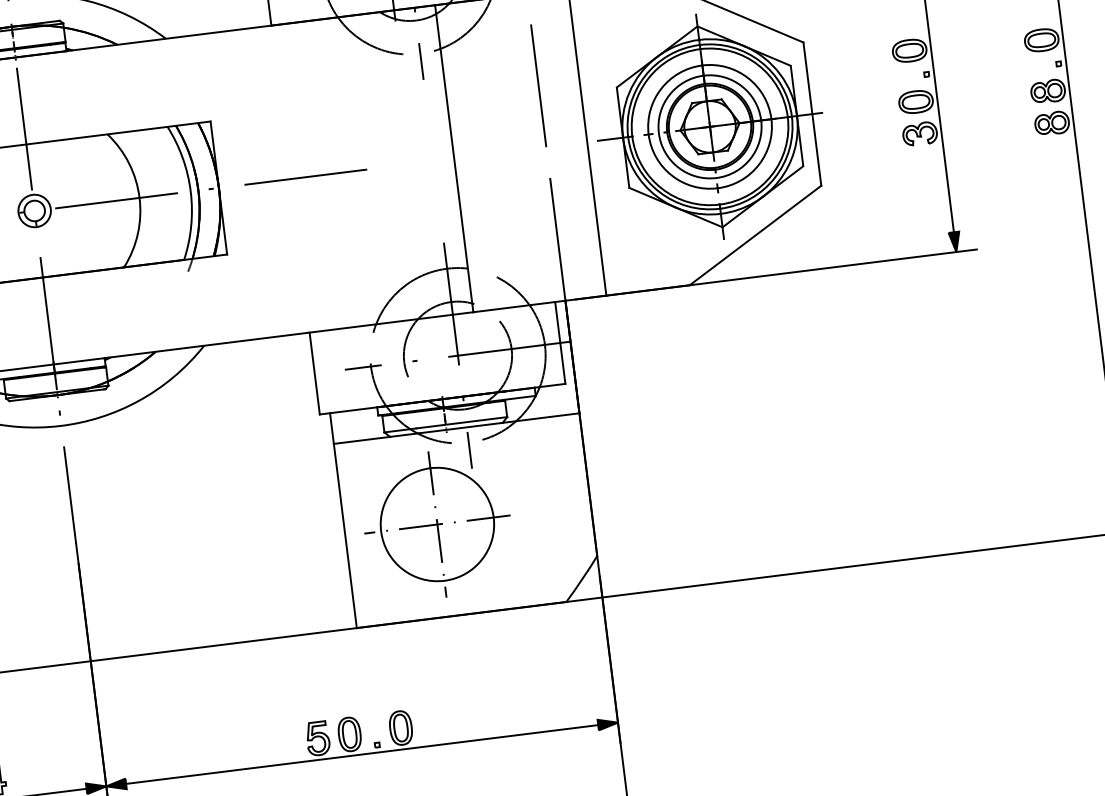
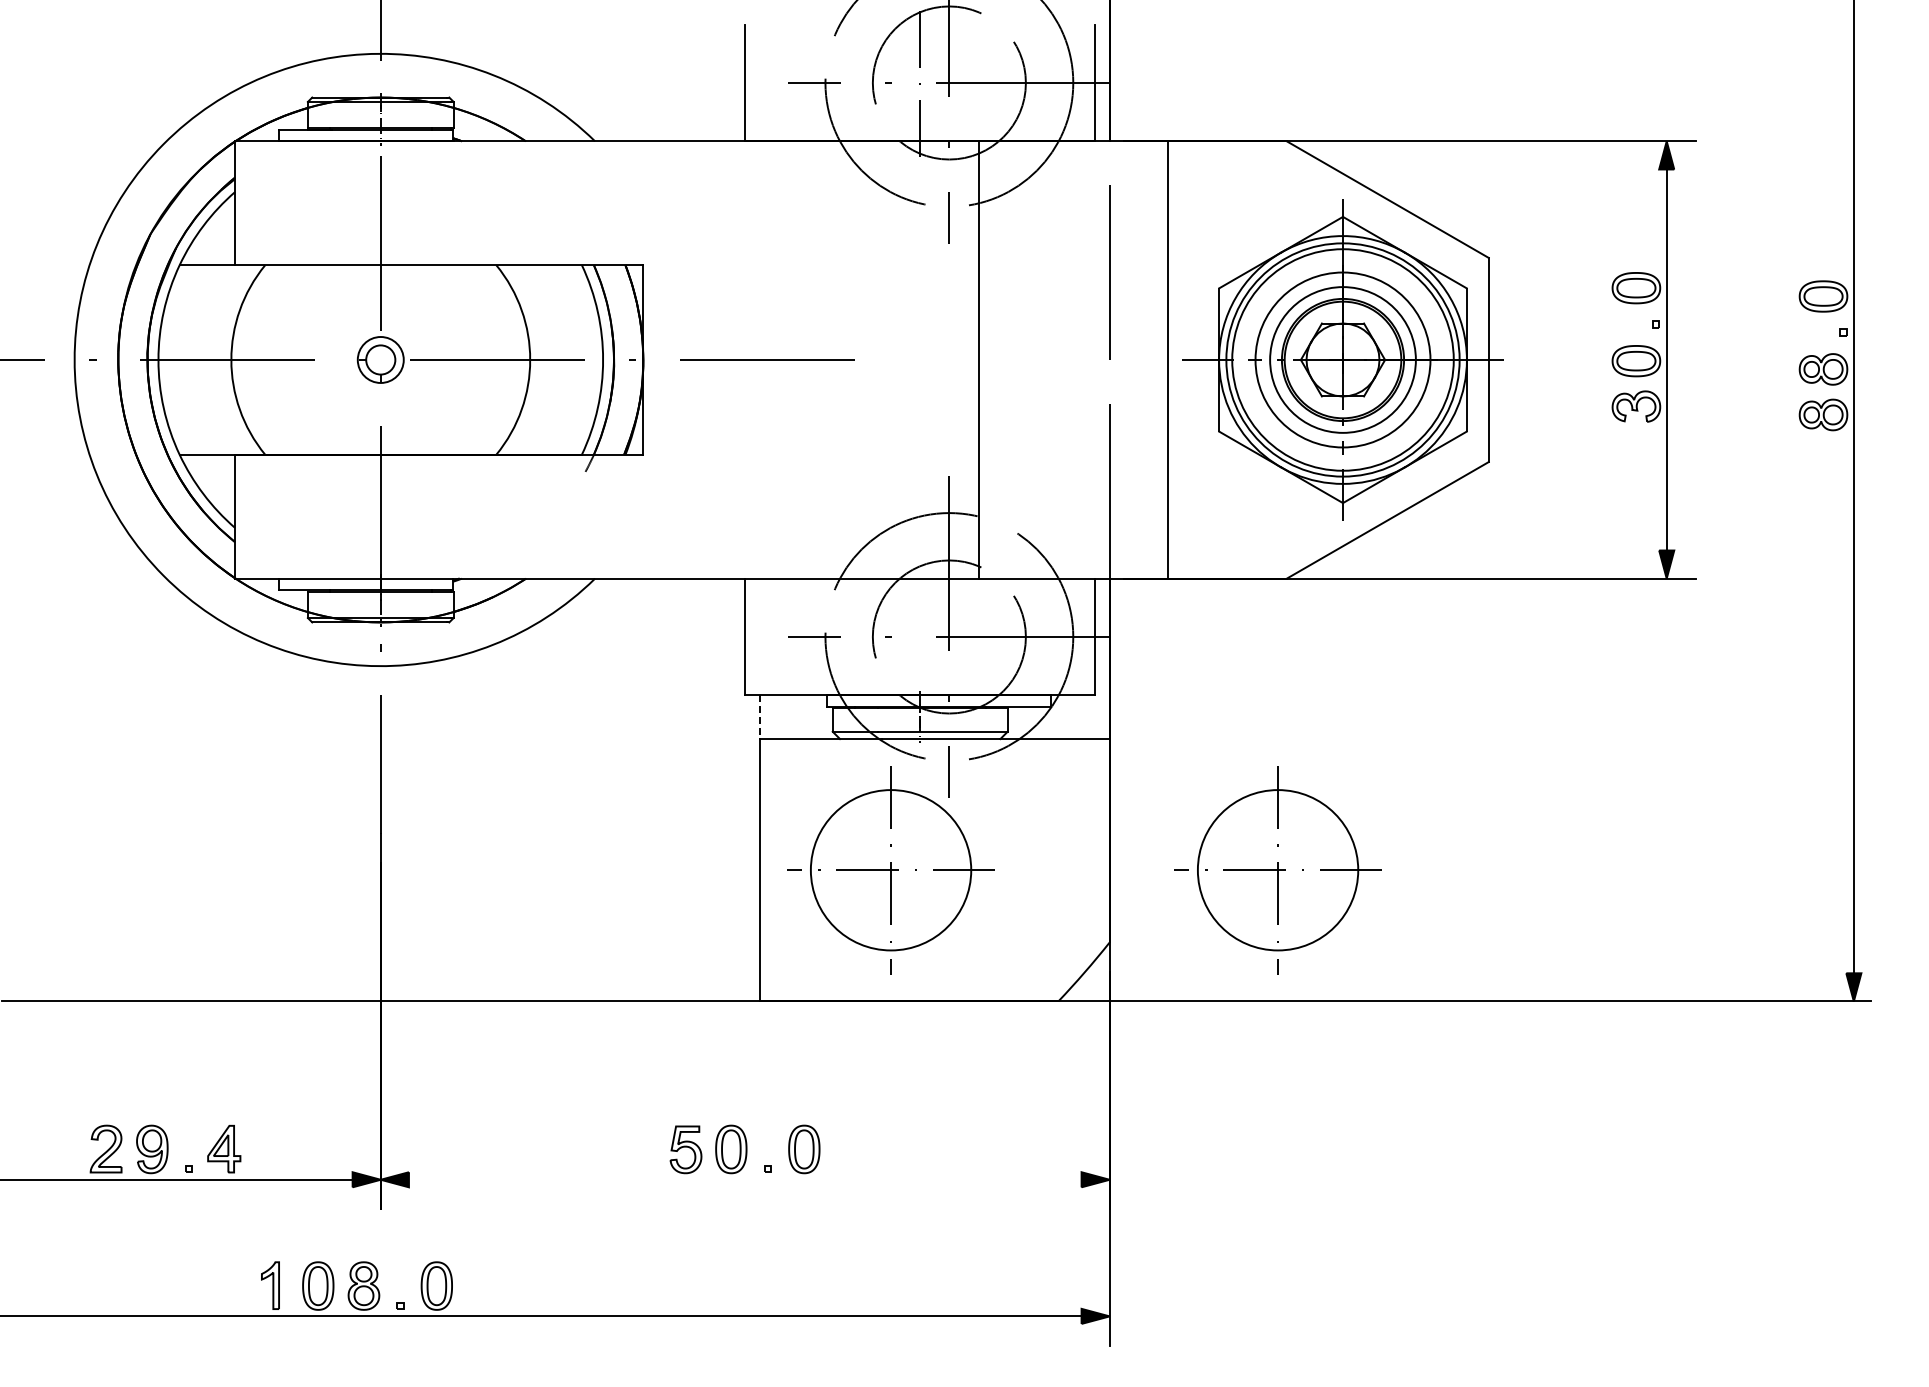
line: (331, 428) -> (759, 717), solid -> dashed
part: (708, 490) -> (1277, 870), added
line: (361, 754) -> (744, 1179), removed

